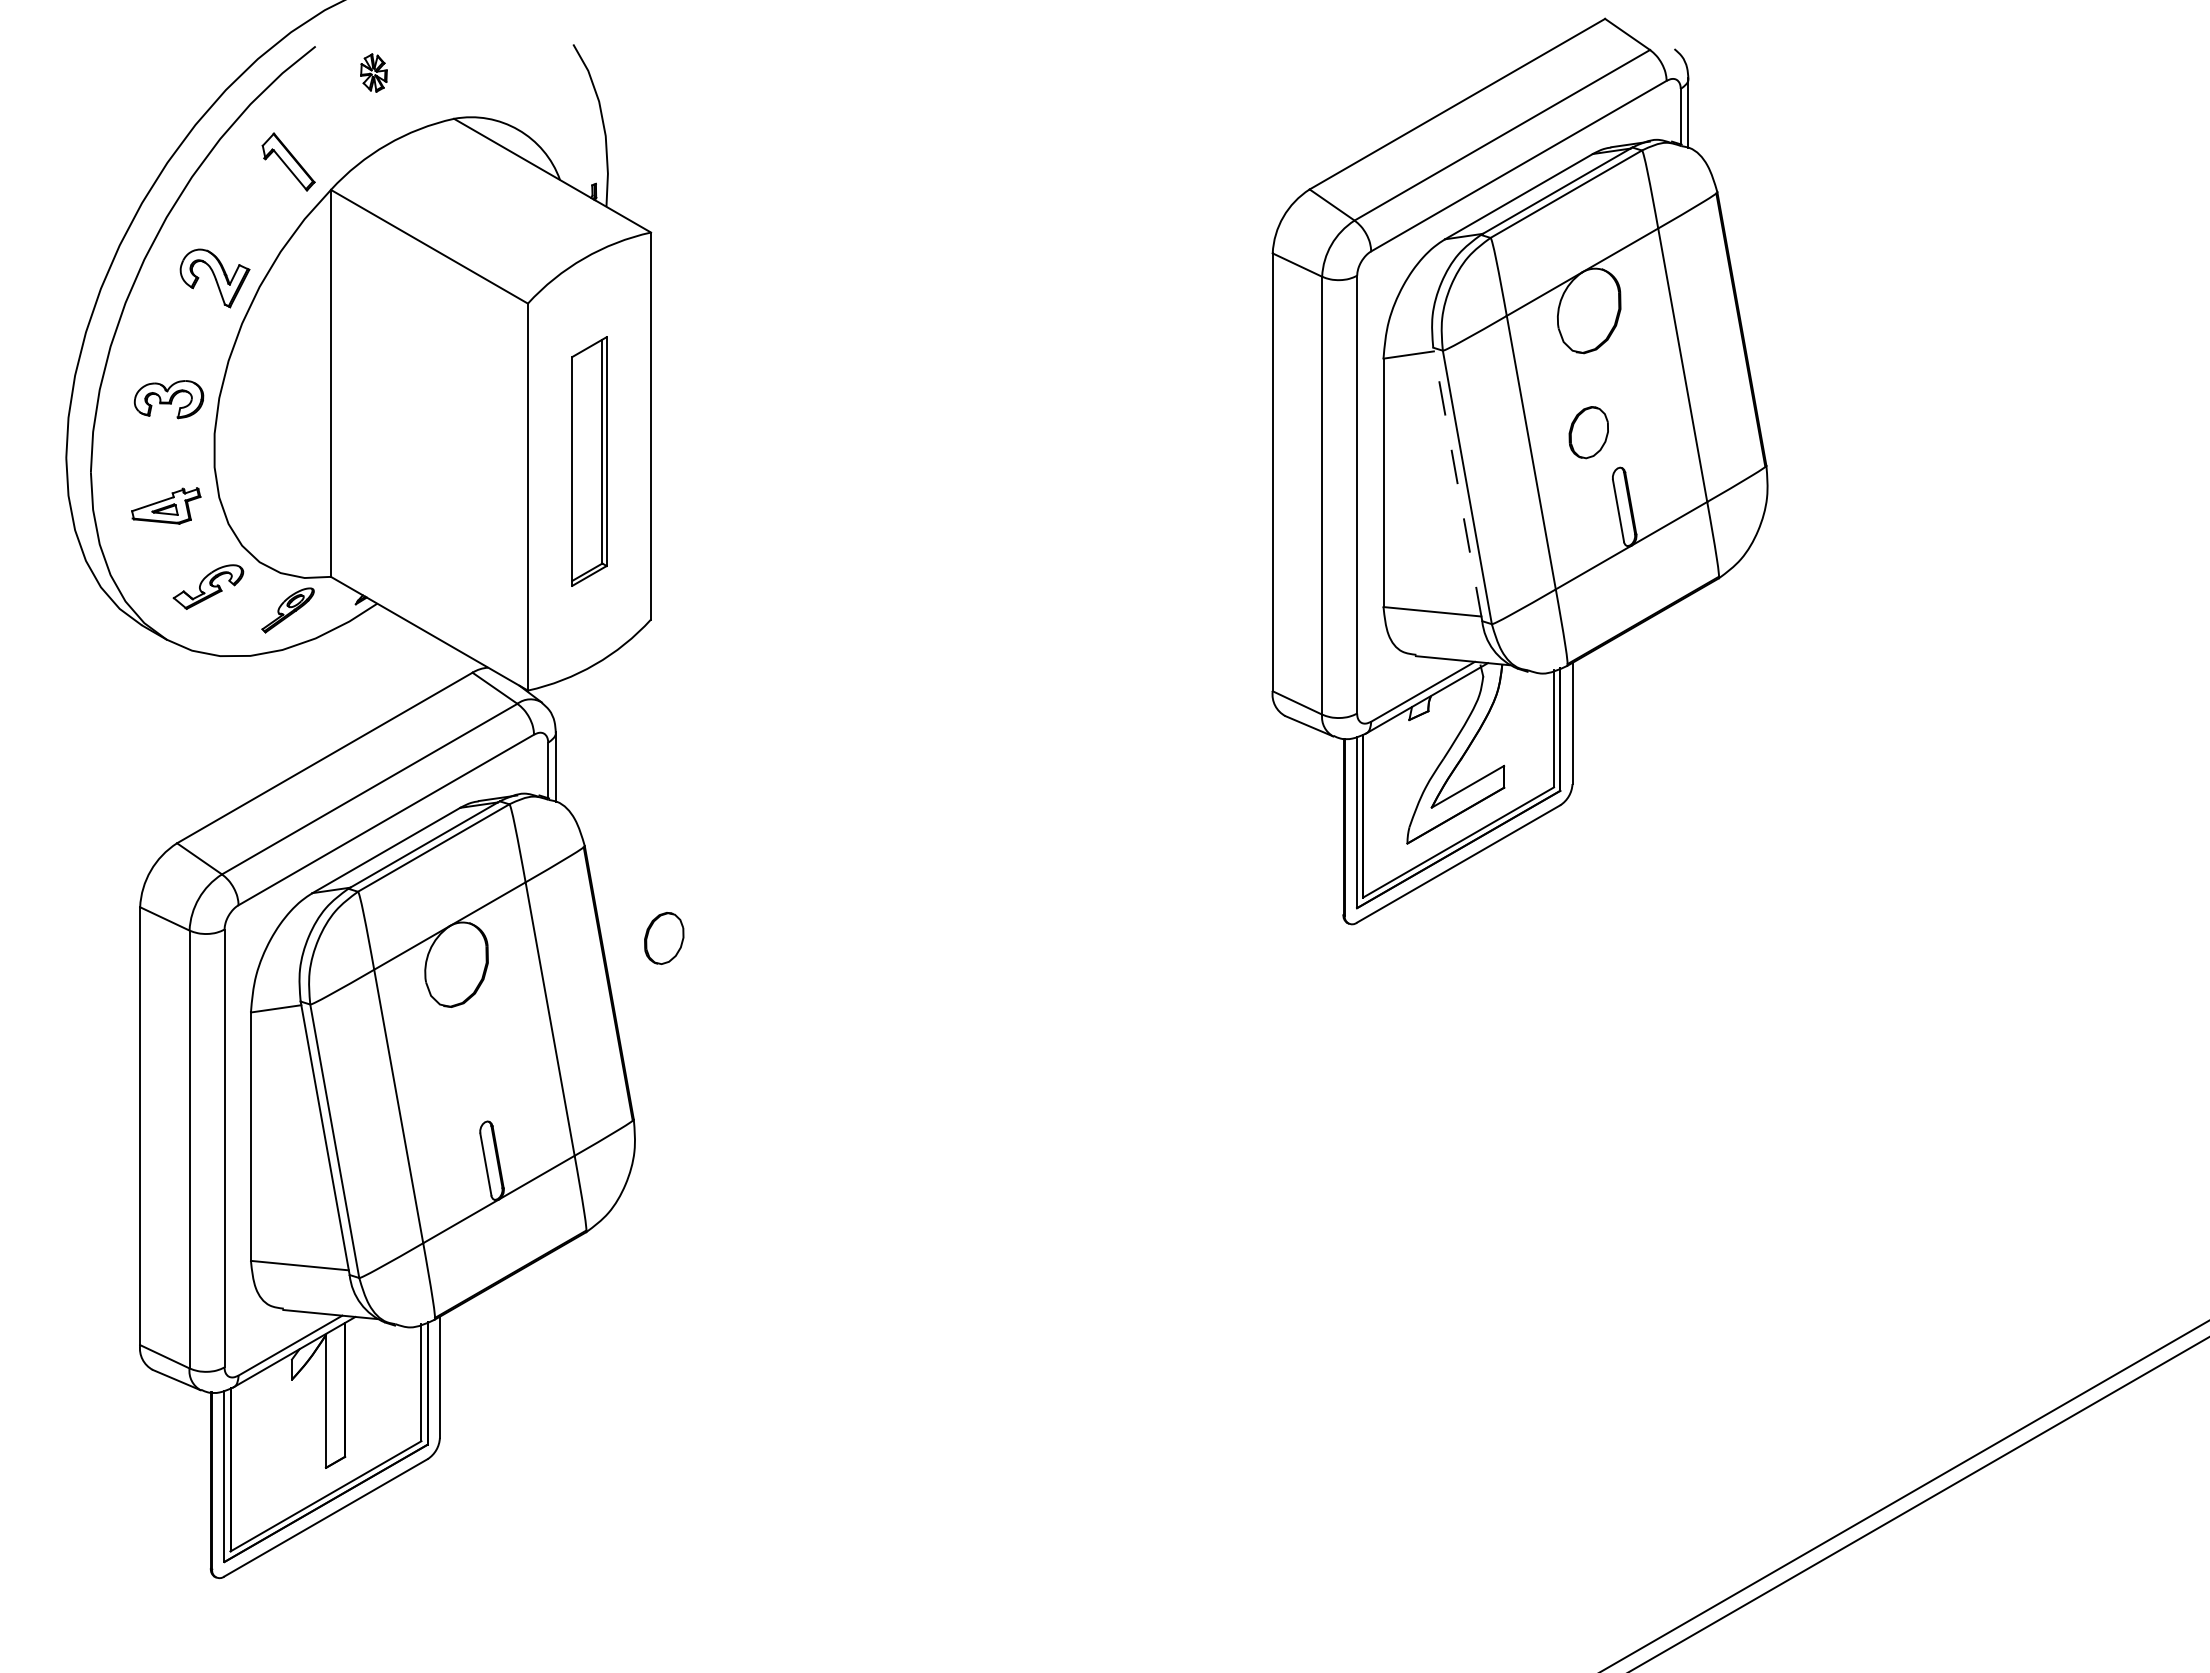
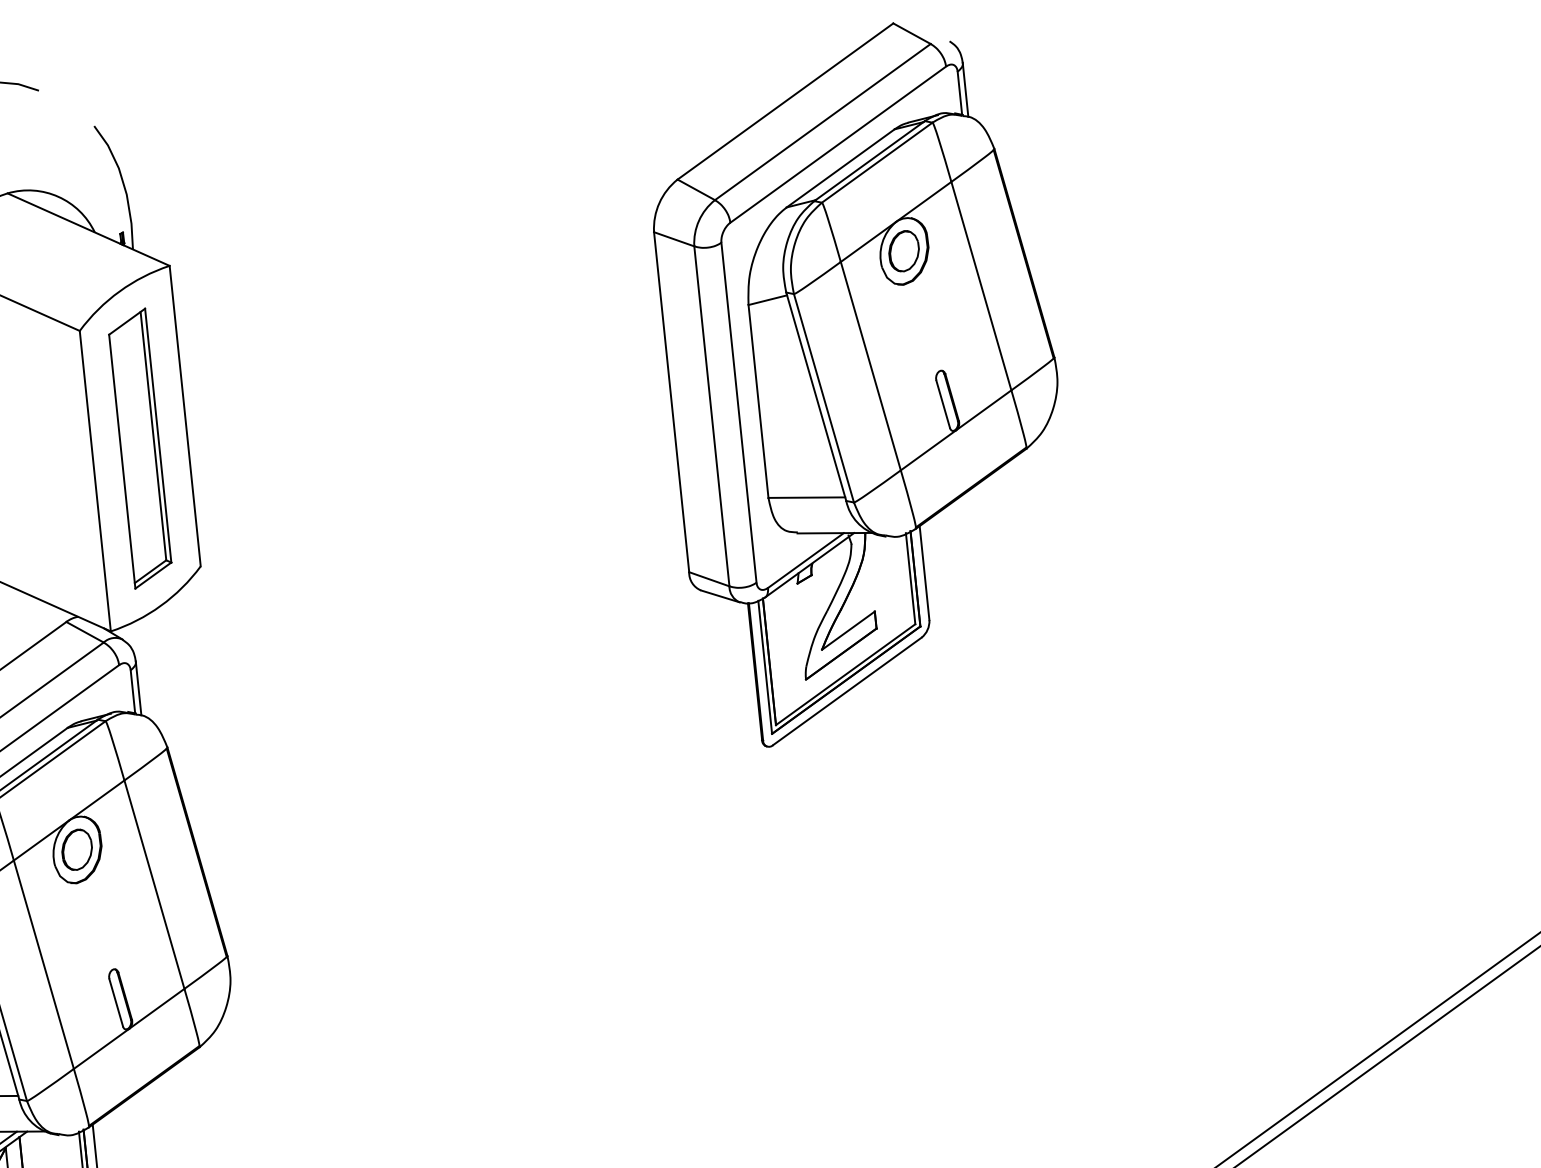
part: (1588, 432) -> (903, 251), moved
part: (589, 461) -> (140, 448), size x1.43
line: (1457, 484) -> (816, 396), dashed -> solid
part: (664, 938) -> (77, 849), moved

